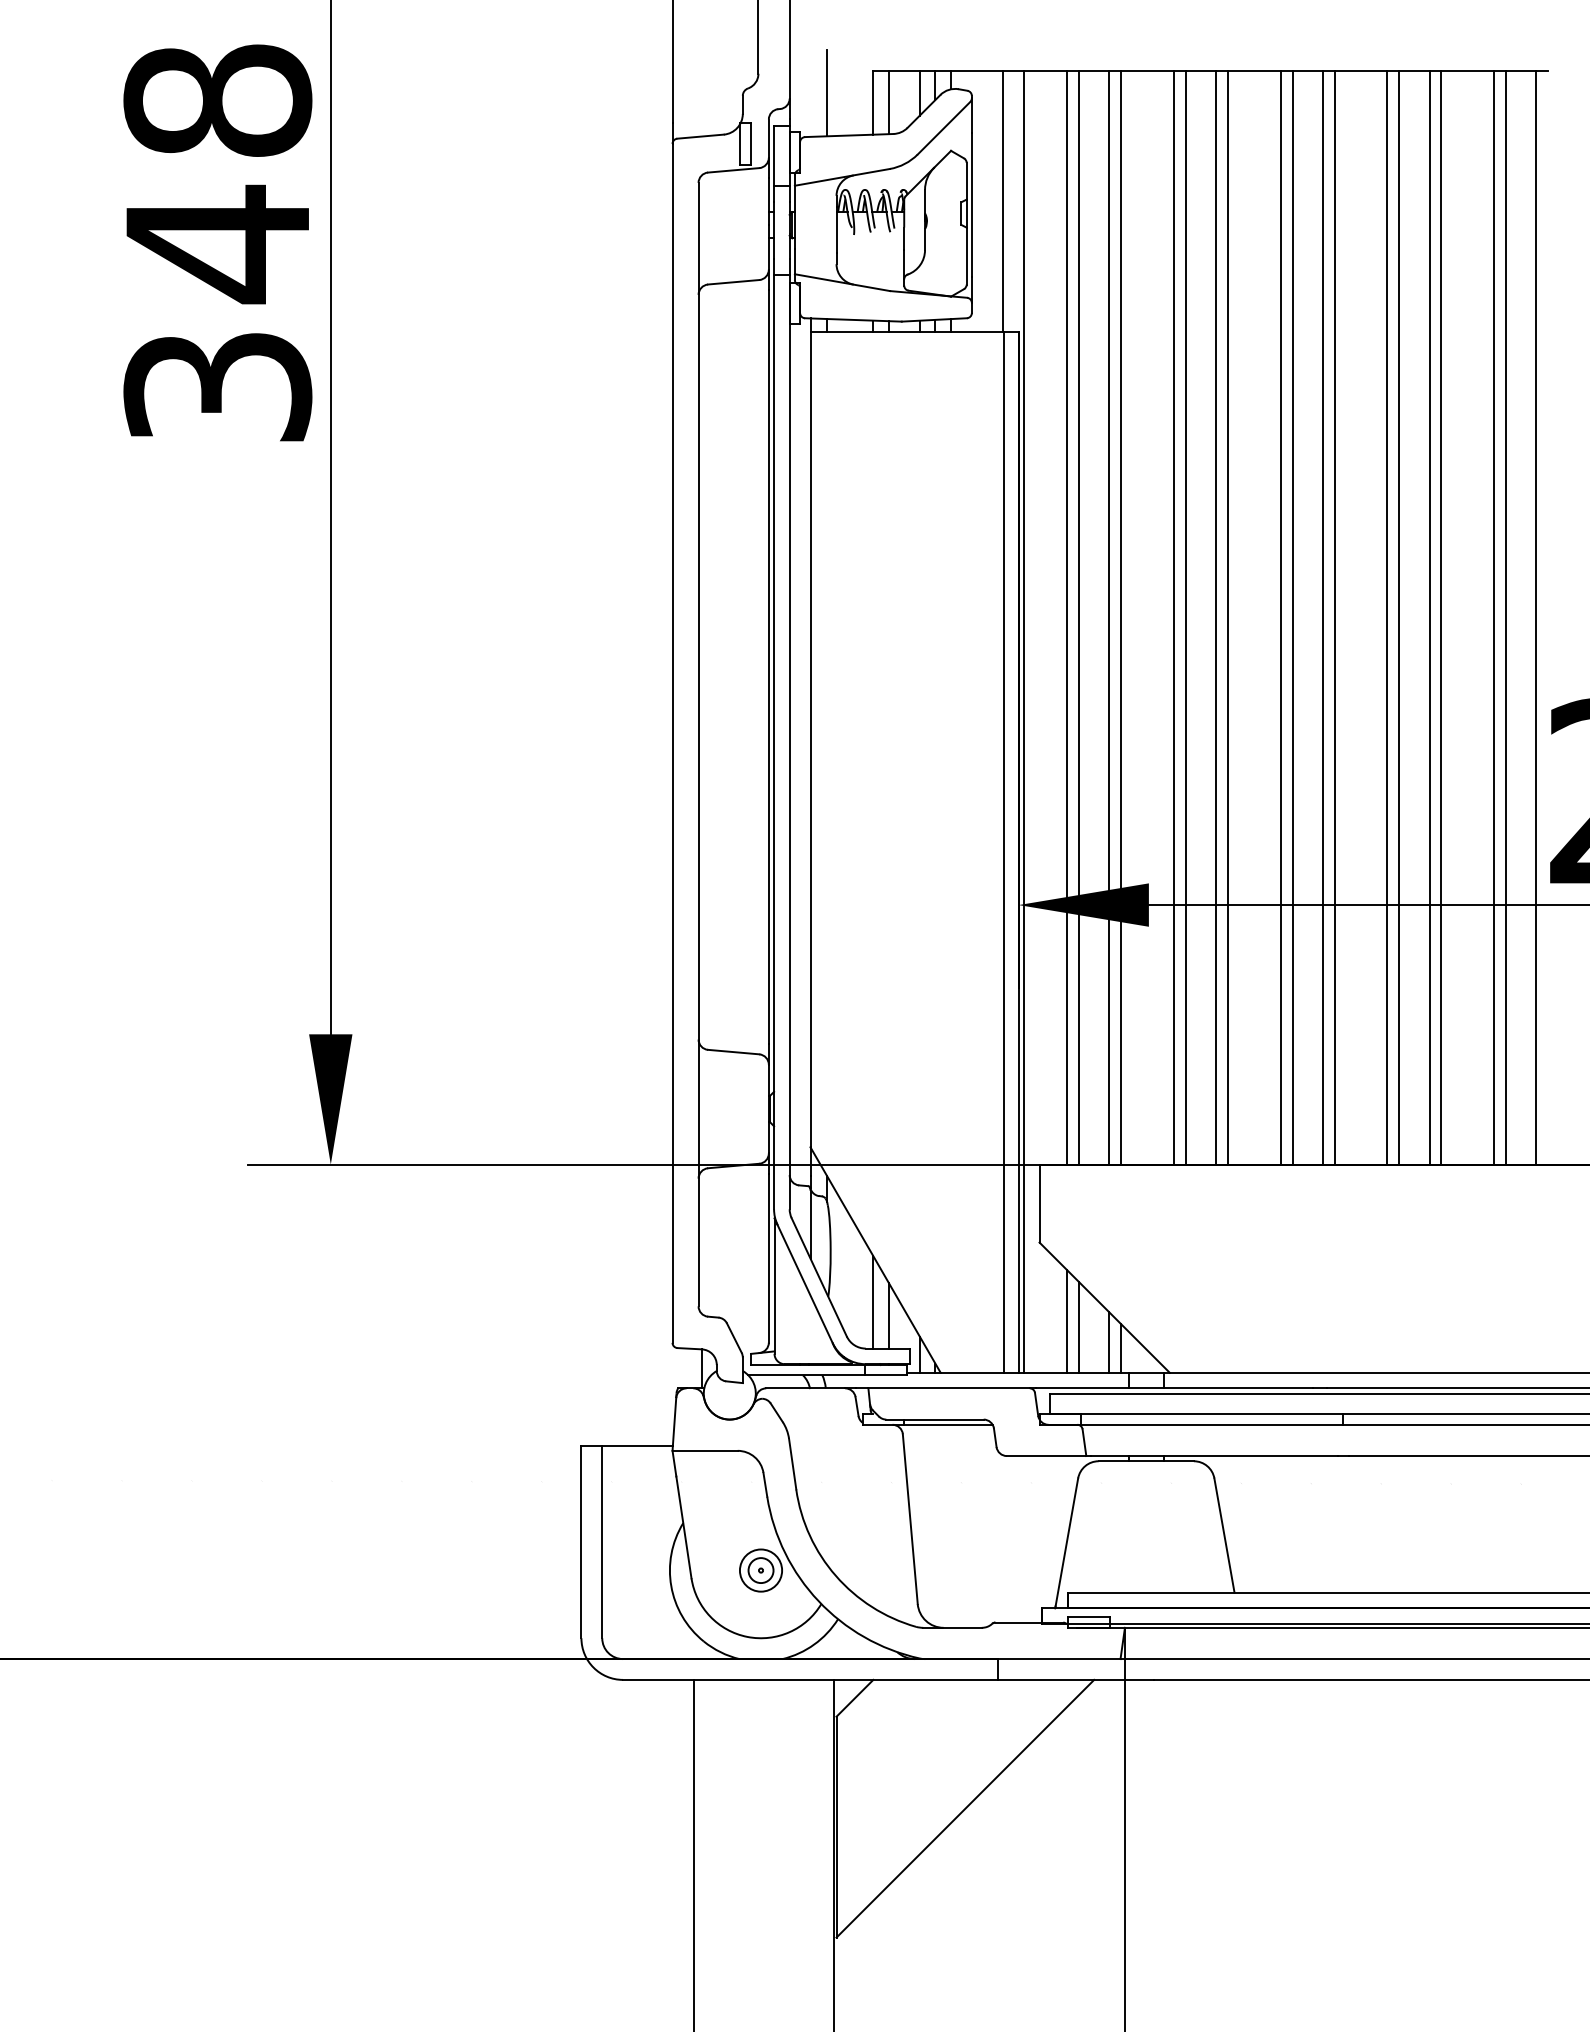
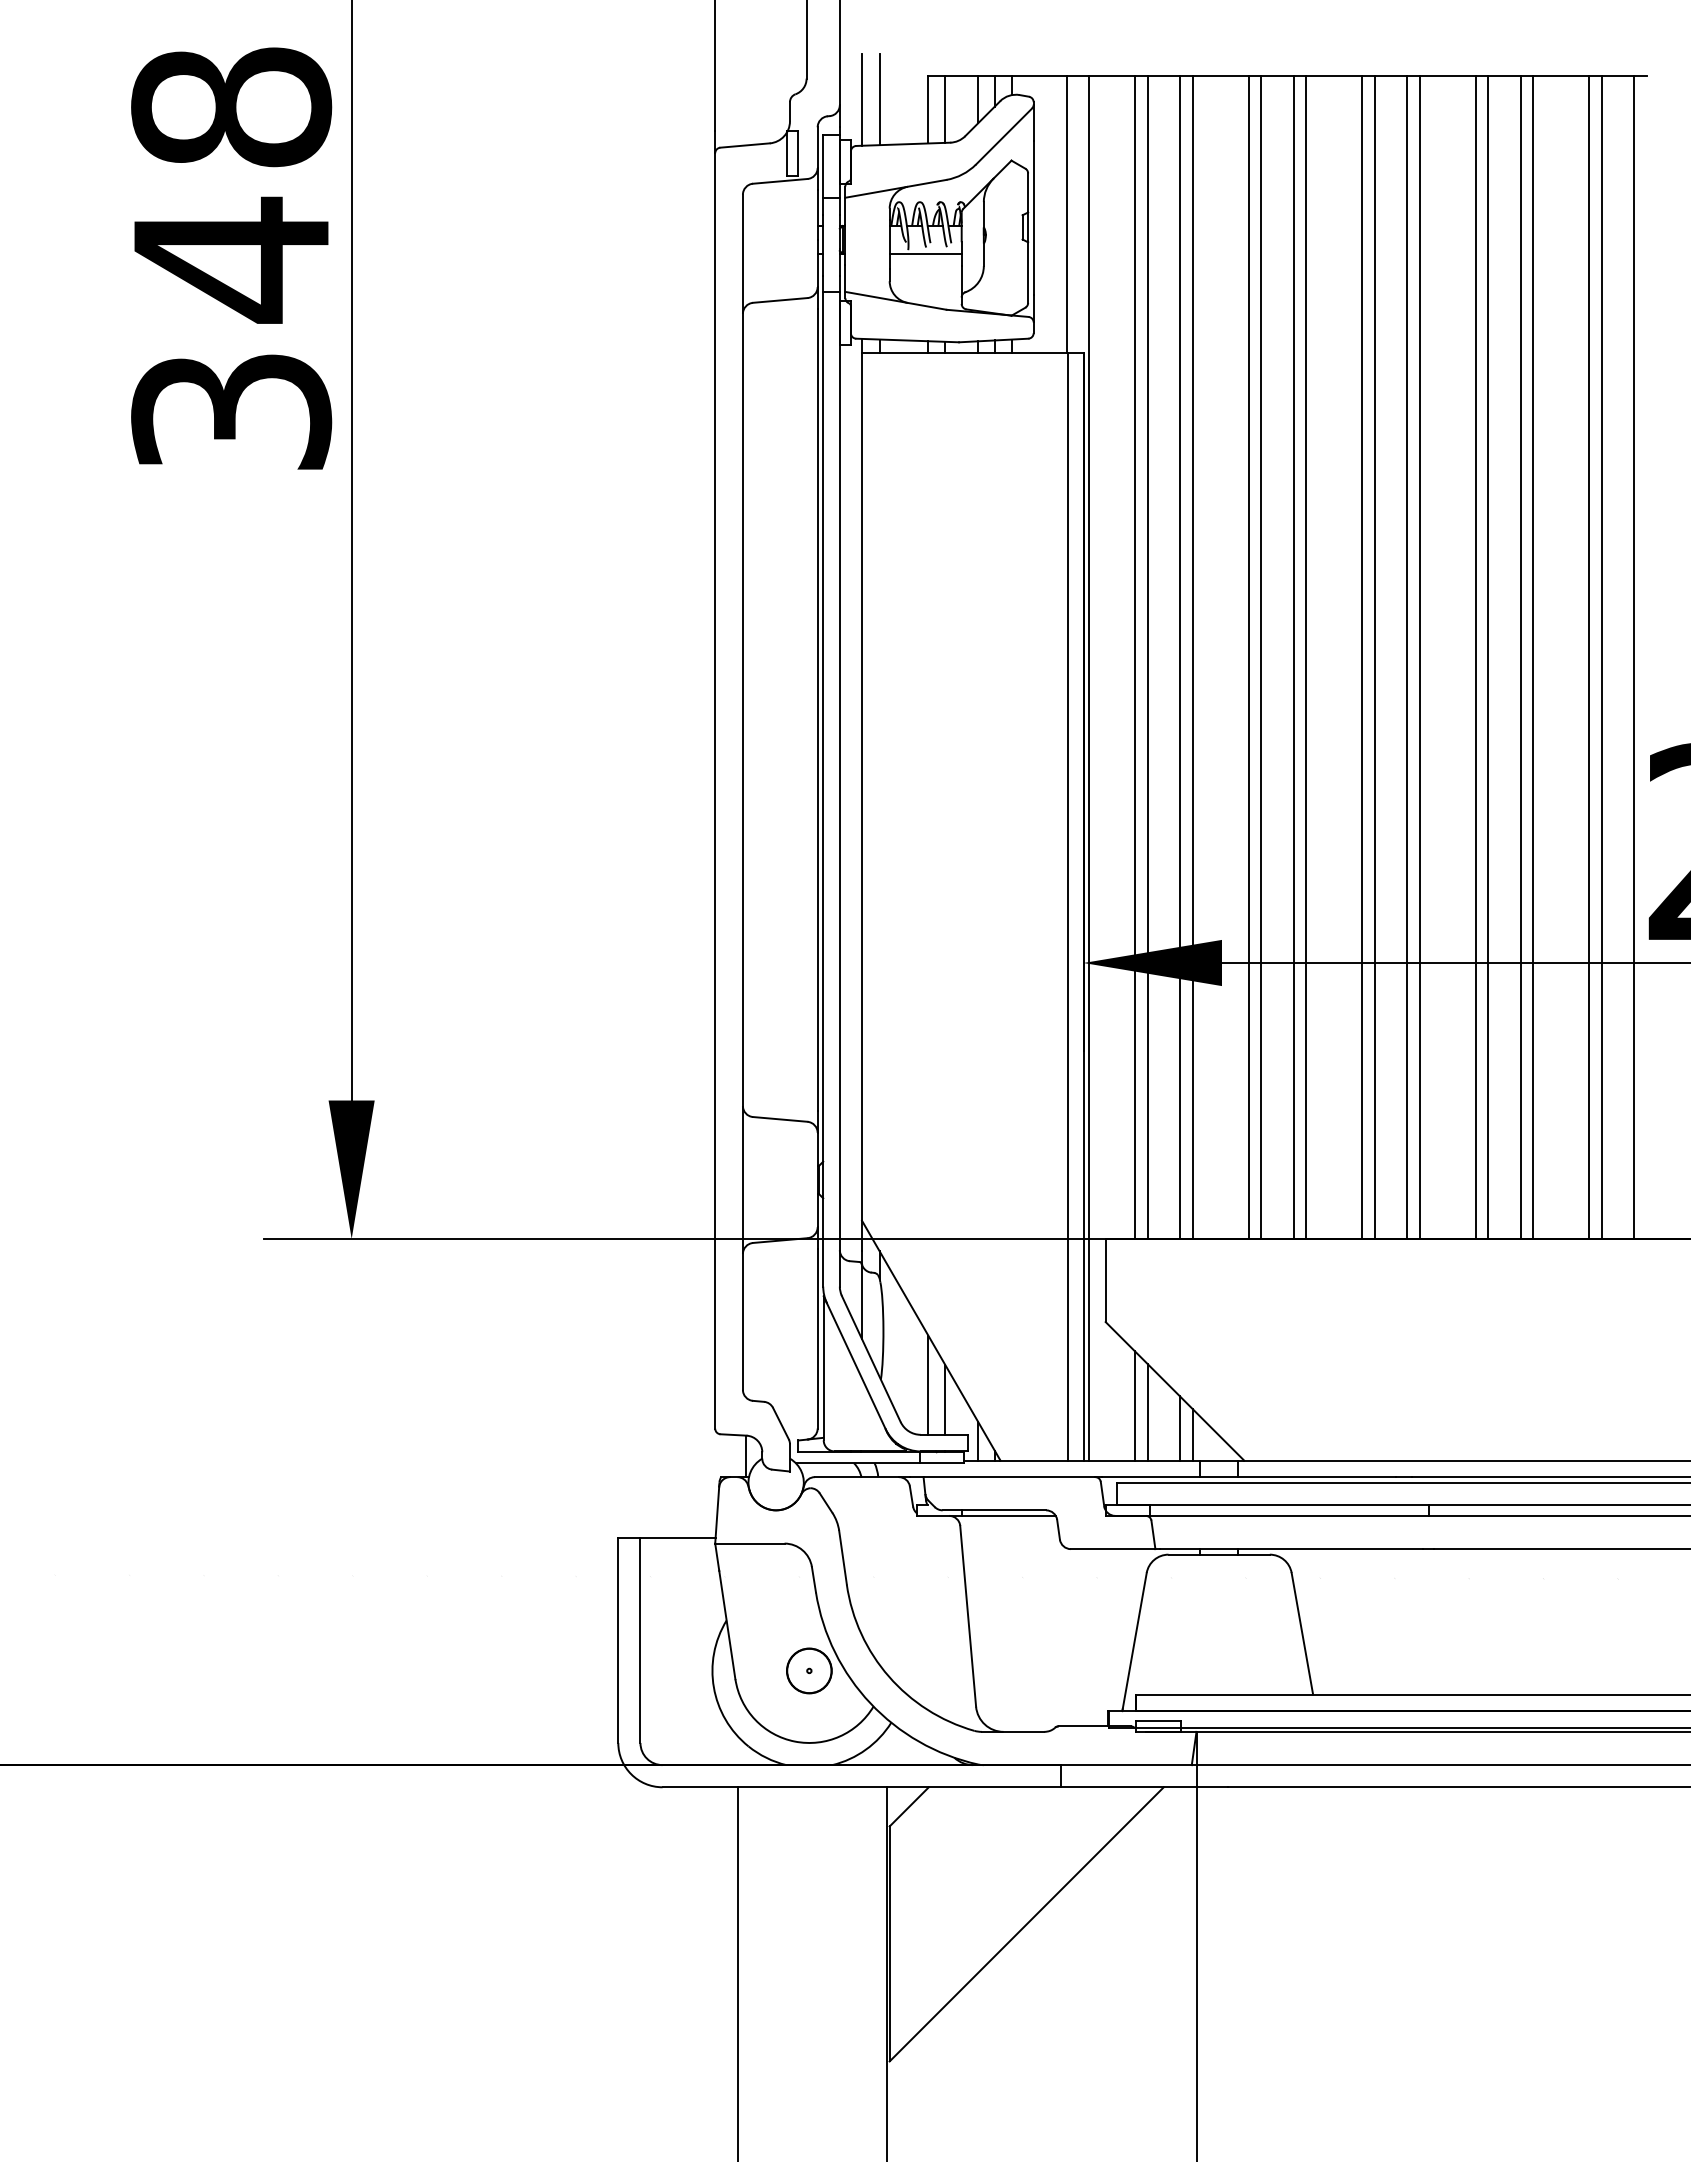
line: (810, 93) -> (861, 99), added
line: (870, 238) -> (925, 253), added
circle: (761, 1570) -> (809, 1670), size x1.67

